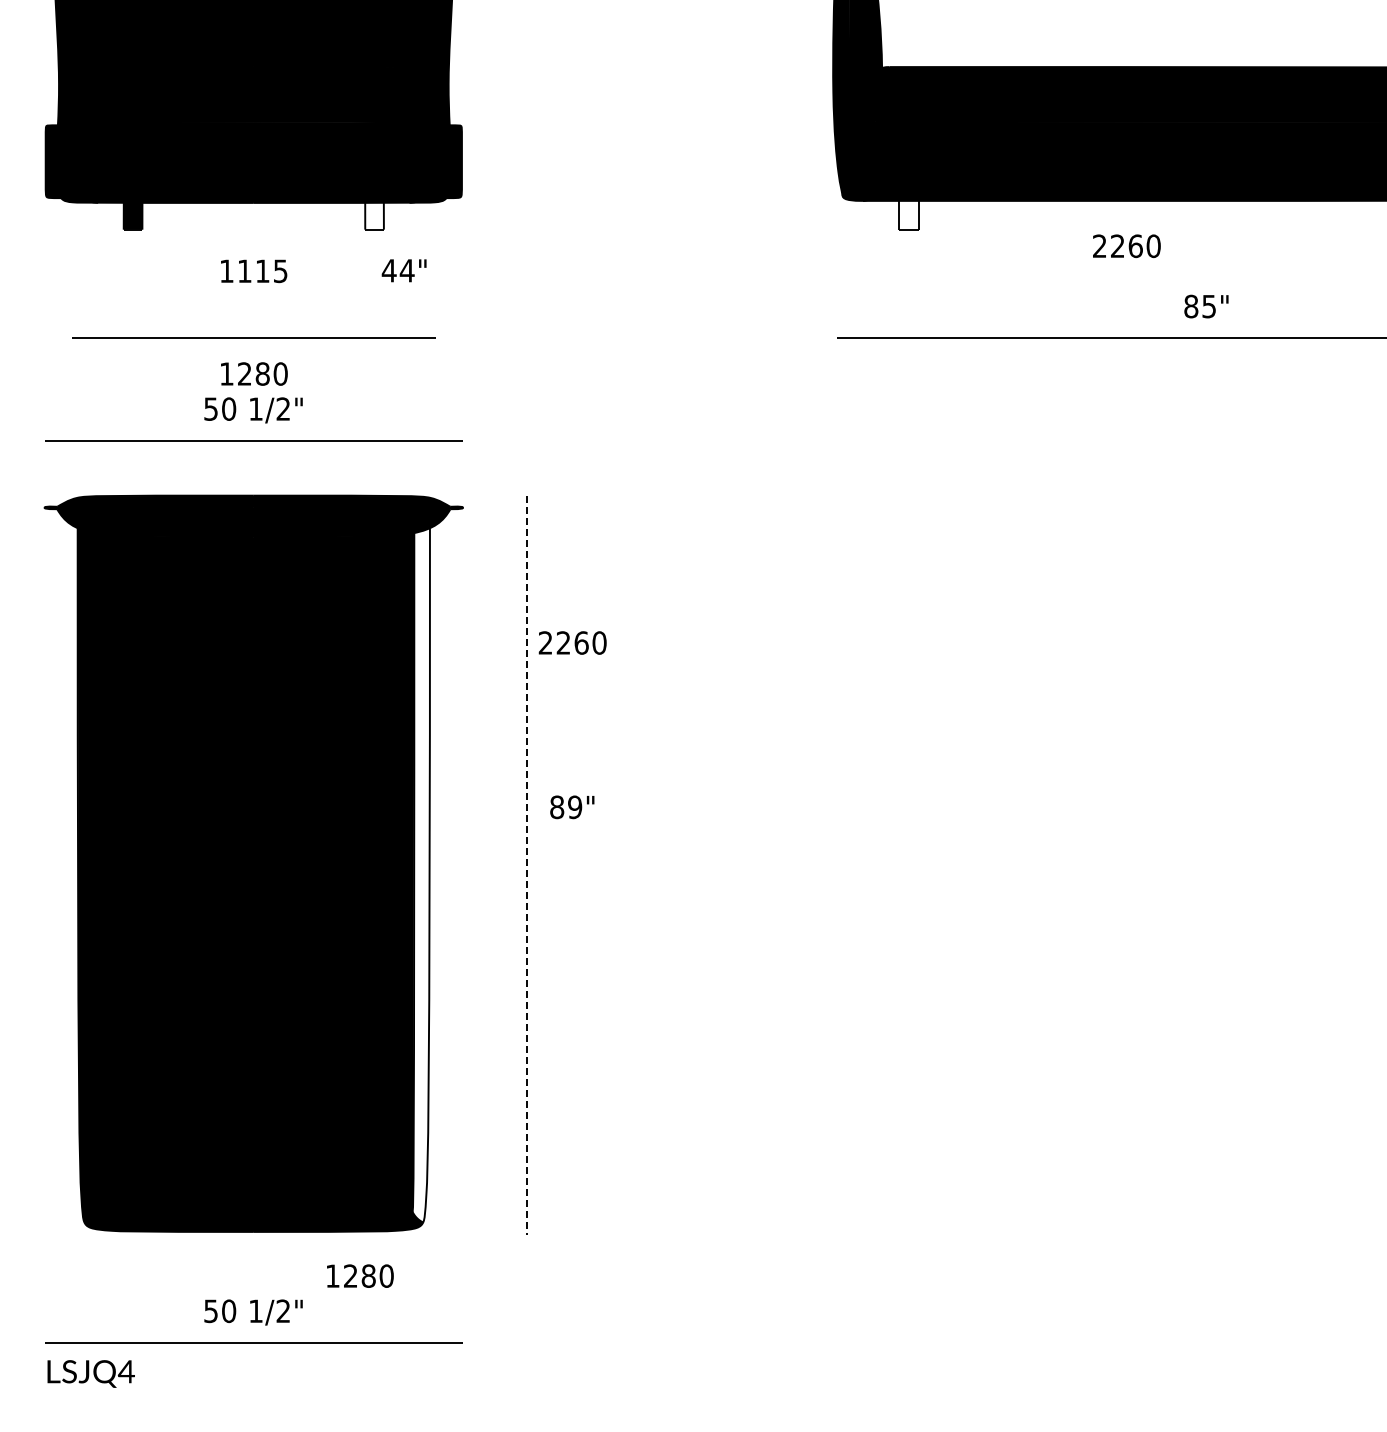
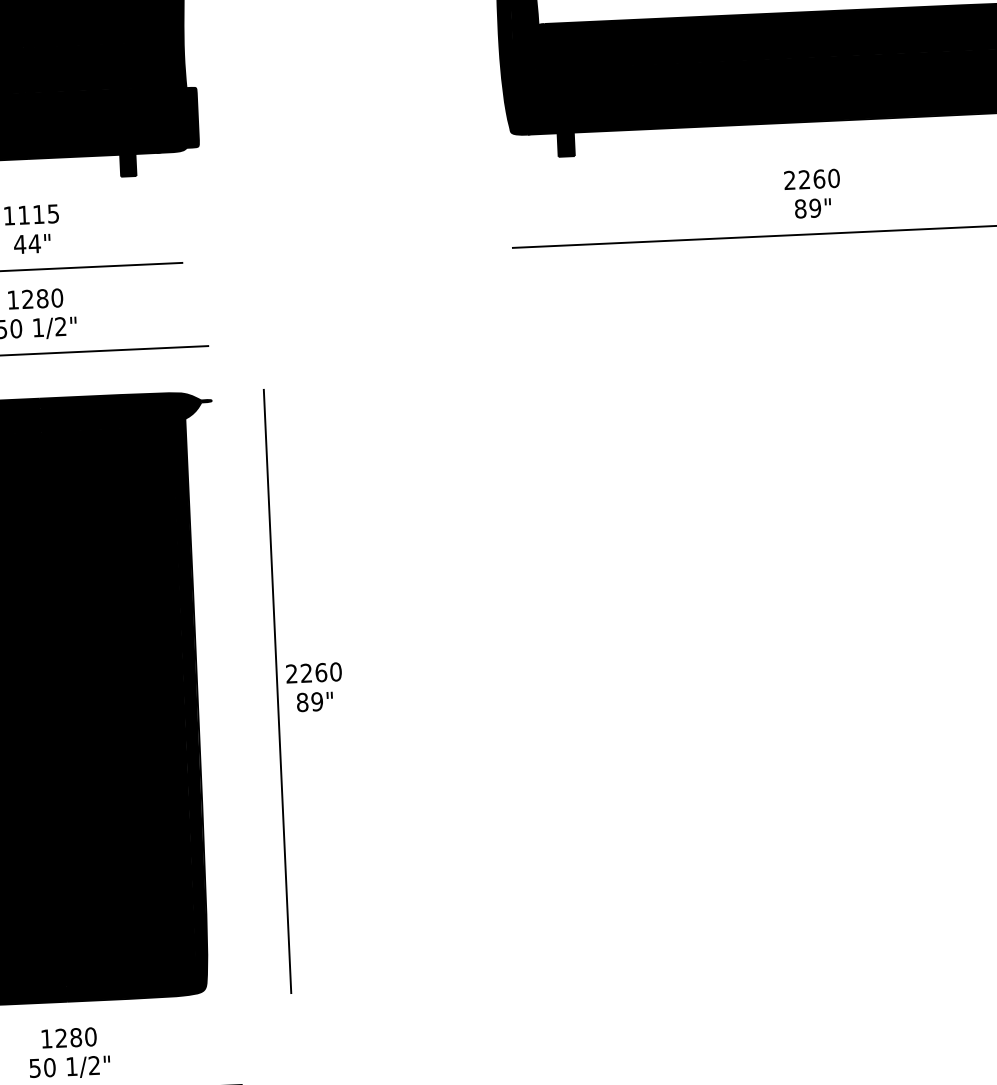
fill: (909, 214) -> (566, 144), added
fill: (374, 215) -> (128, 164), added
text: (1126, 246) -> (811, 179), moved
text: (403, 270) -> (31, 243), moved
text: (1209, 305) -> (815, 207), 85" -> 89"
text: (572, 642) -> (313, 672), moved
text: (572, 807) -> (315, 702), moved
line: (527, 866) -> (277, 692), dashed -> solid
fill: (420, 875) -> (190, 703), added
text: (360, 1275) -> (69, 1037), moved

